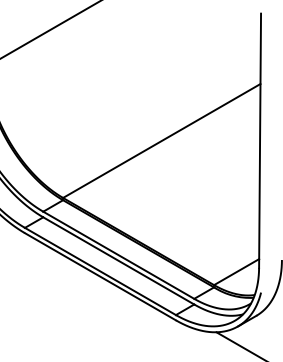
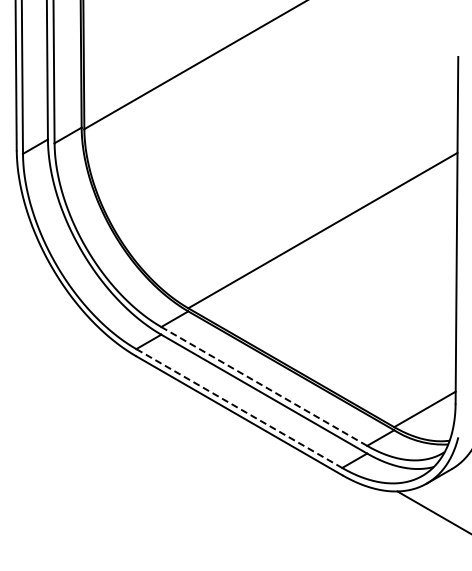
line: (118, 255) -> (264, 386), solid -> dashed
line: (100, 271) -> (239, 408), solid -> dashed

